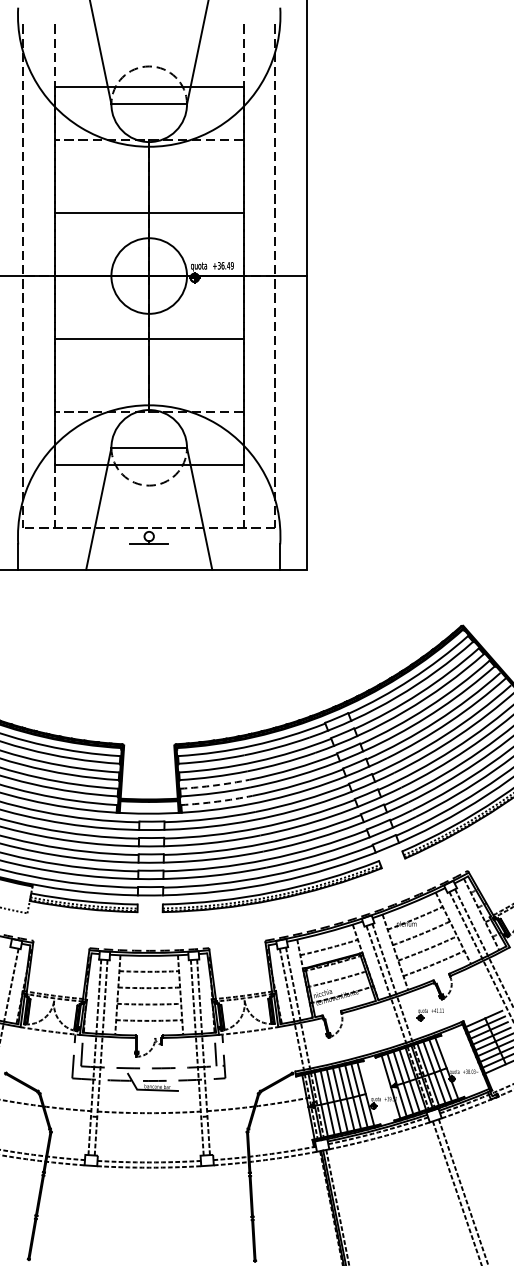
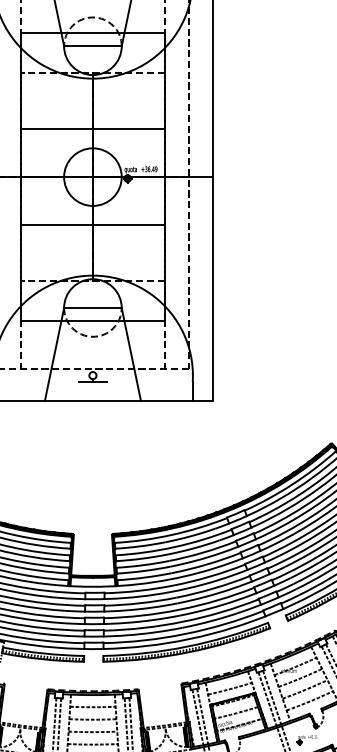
arc: (214, 785) -> (142, 565), dashed -> solid
arc: (217, 801) -> (144, 577), dashed -> solid

